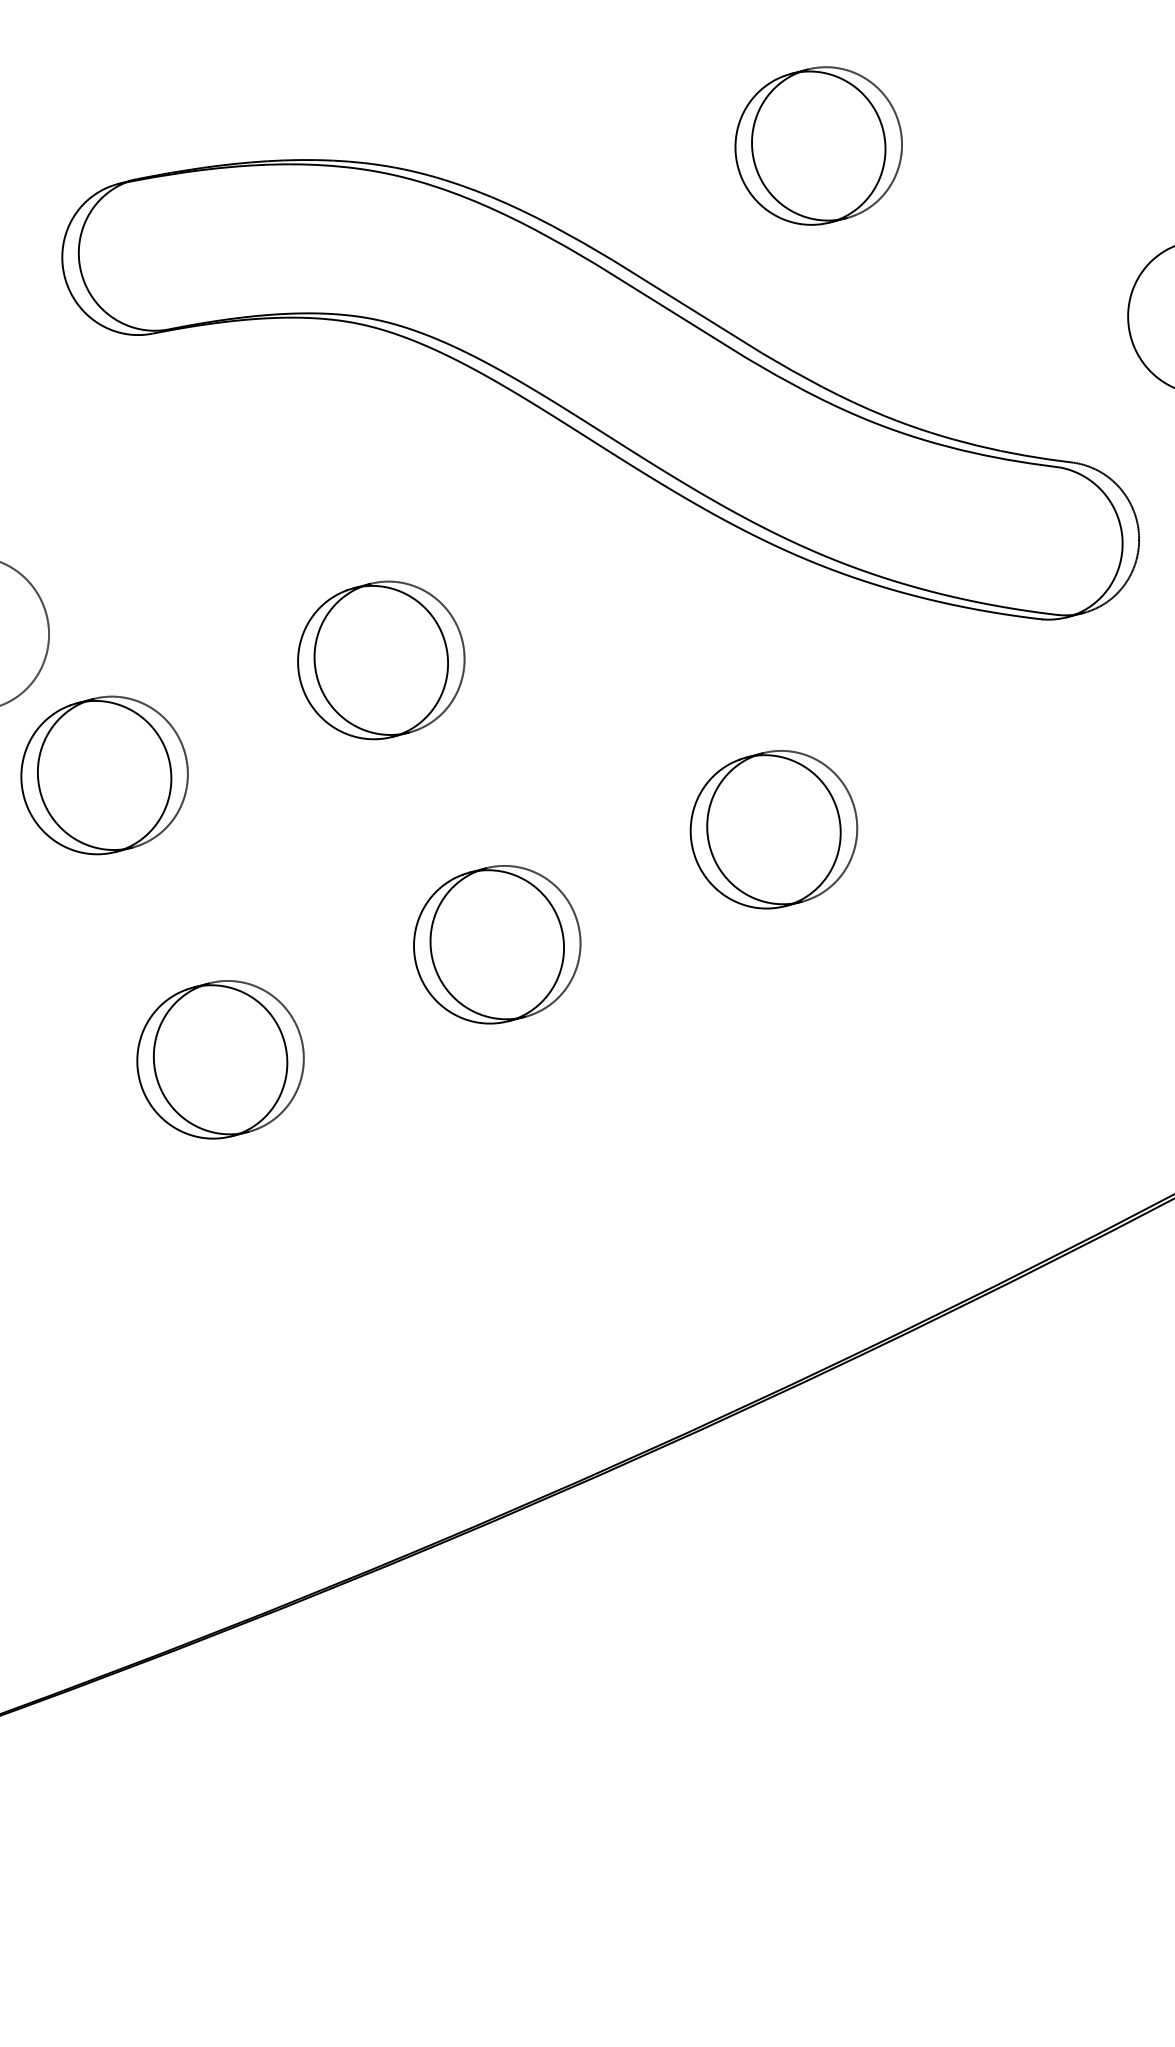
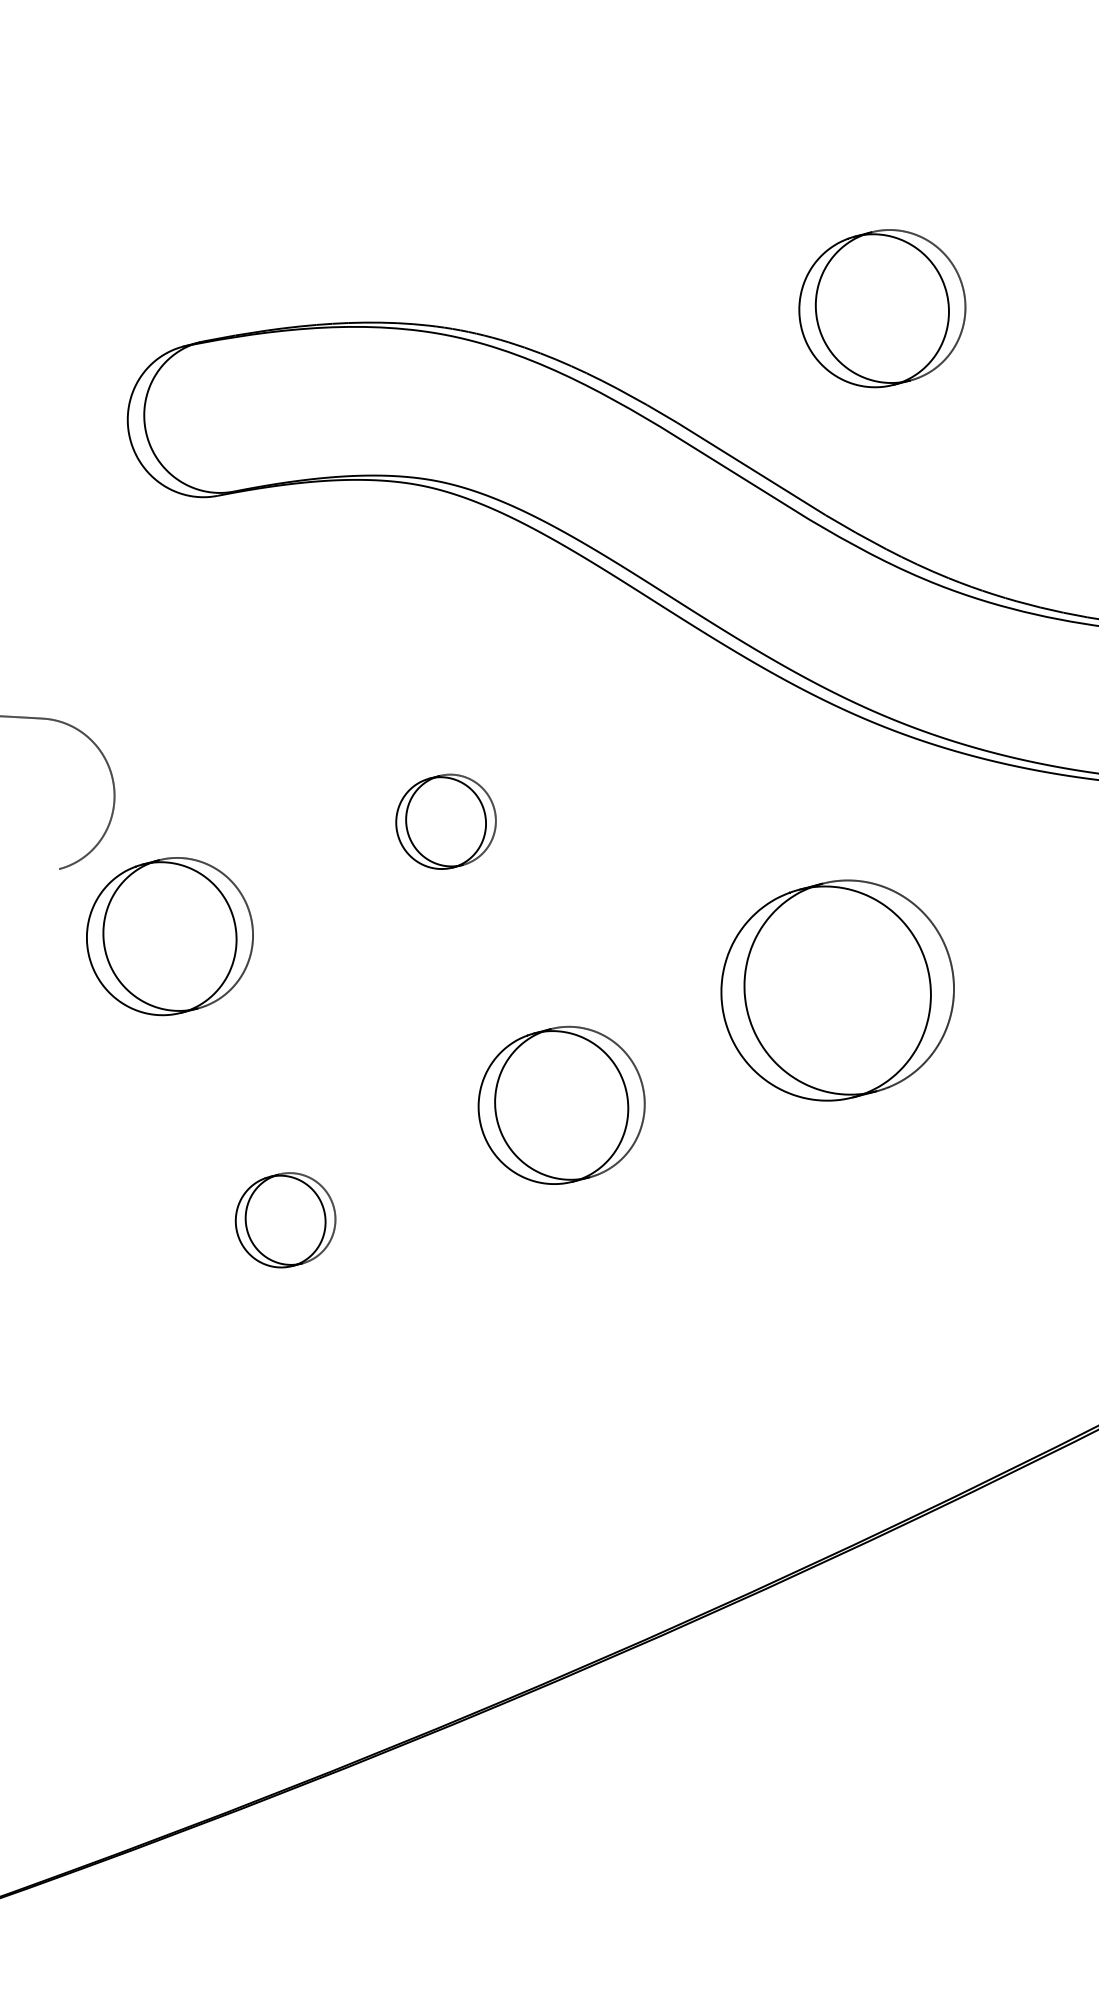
part: (381, 660) -> (446, 821), size x0.6
part: (773, 829) -> (837, 990), size x1.4
part: (220, 1059) -> (285, 1219), size x0.6

